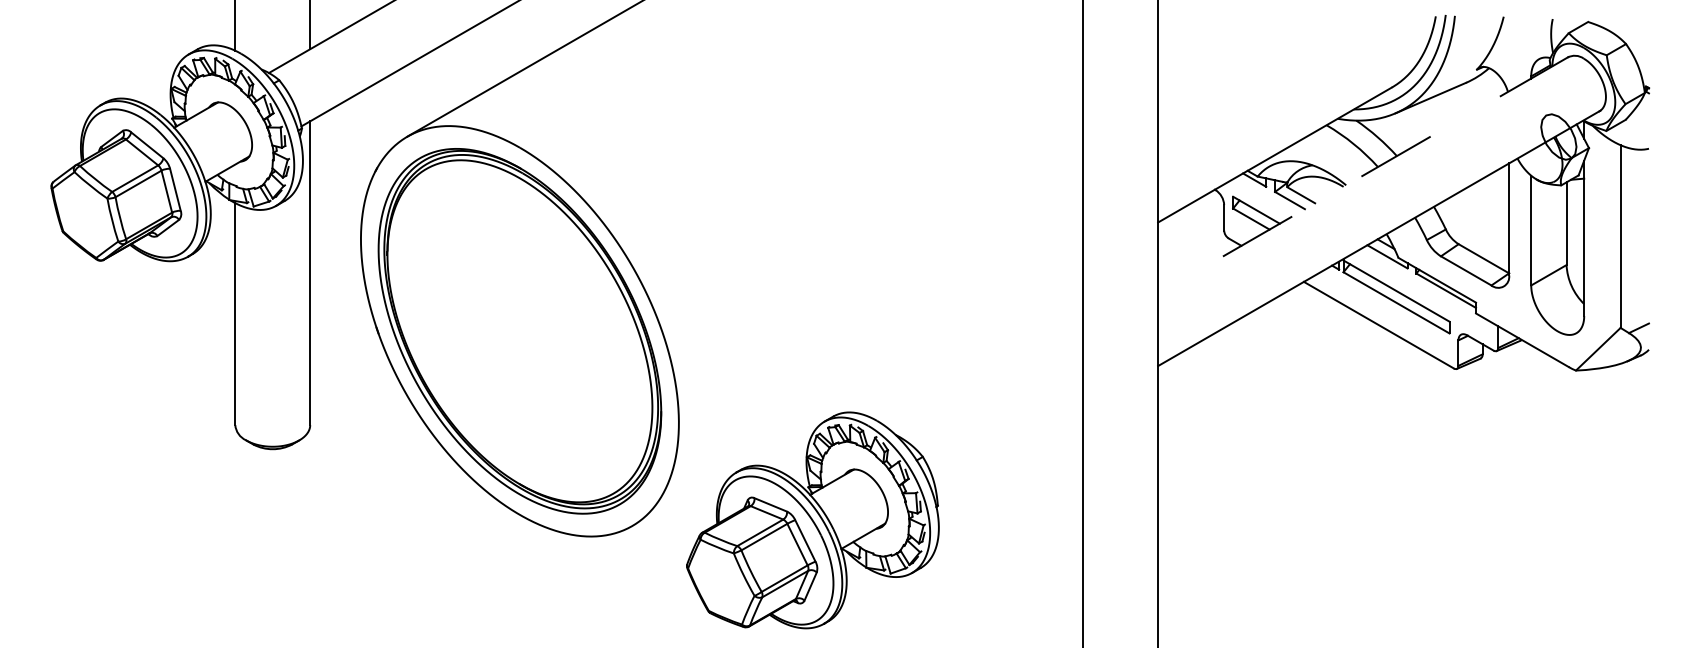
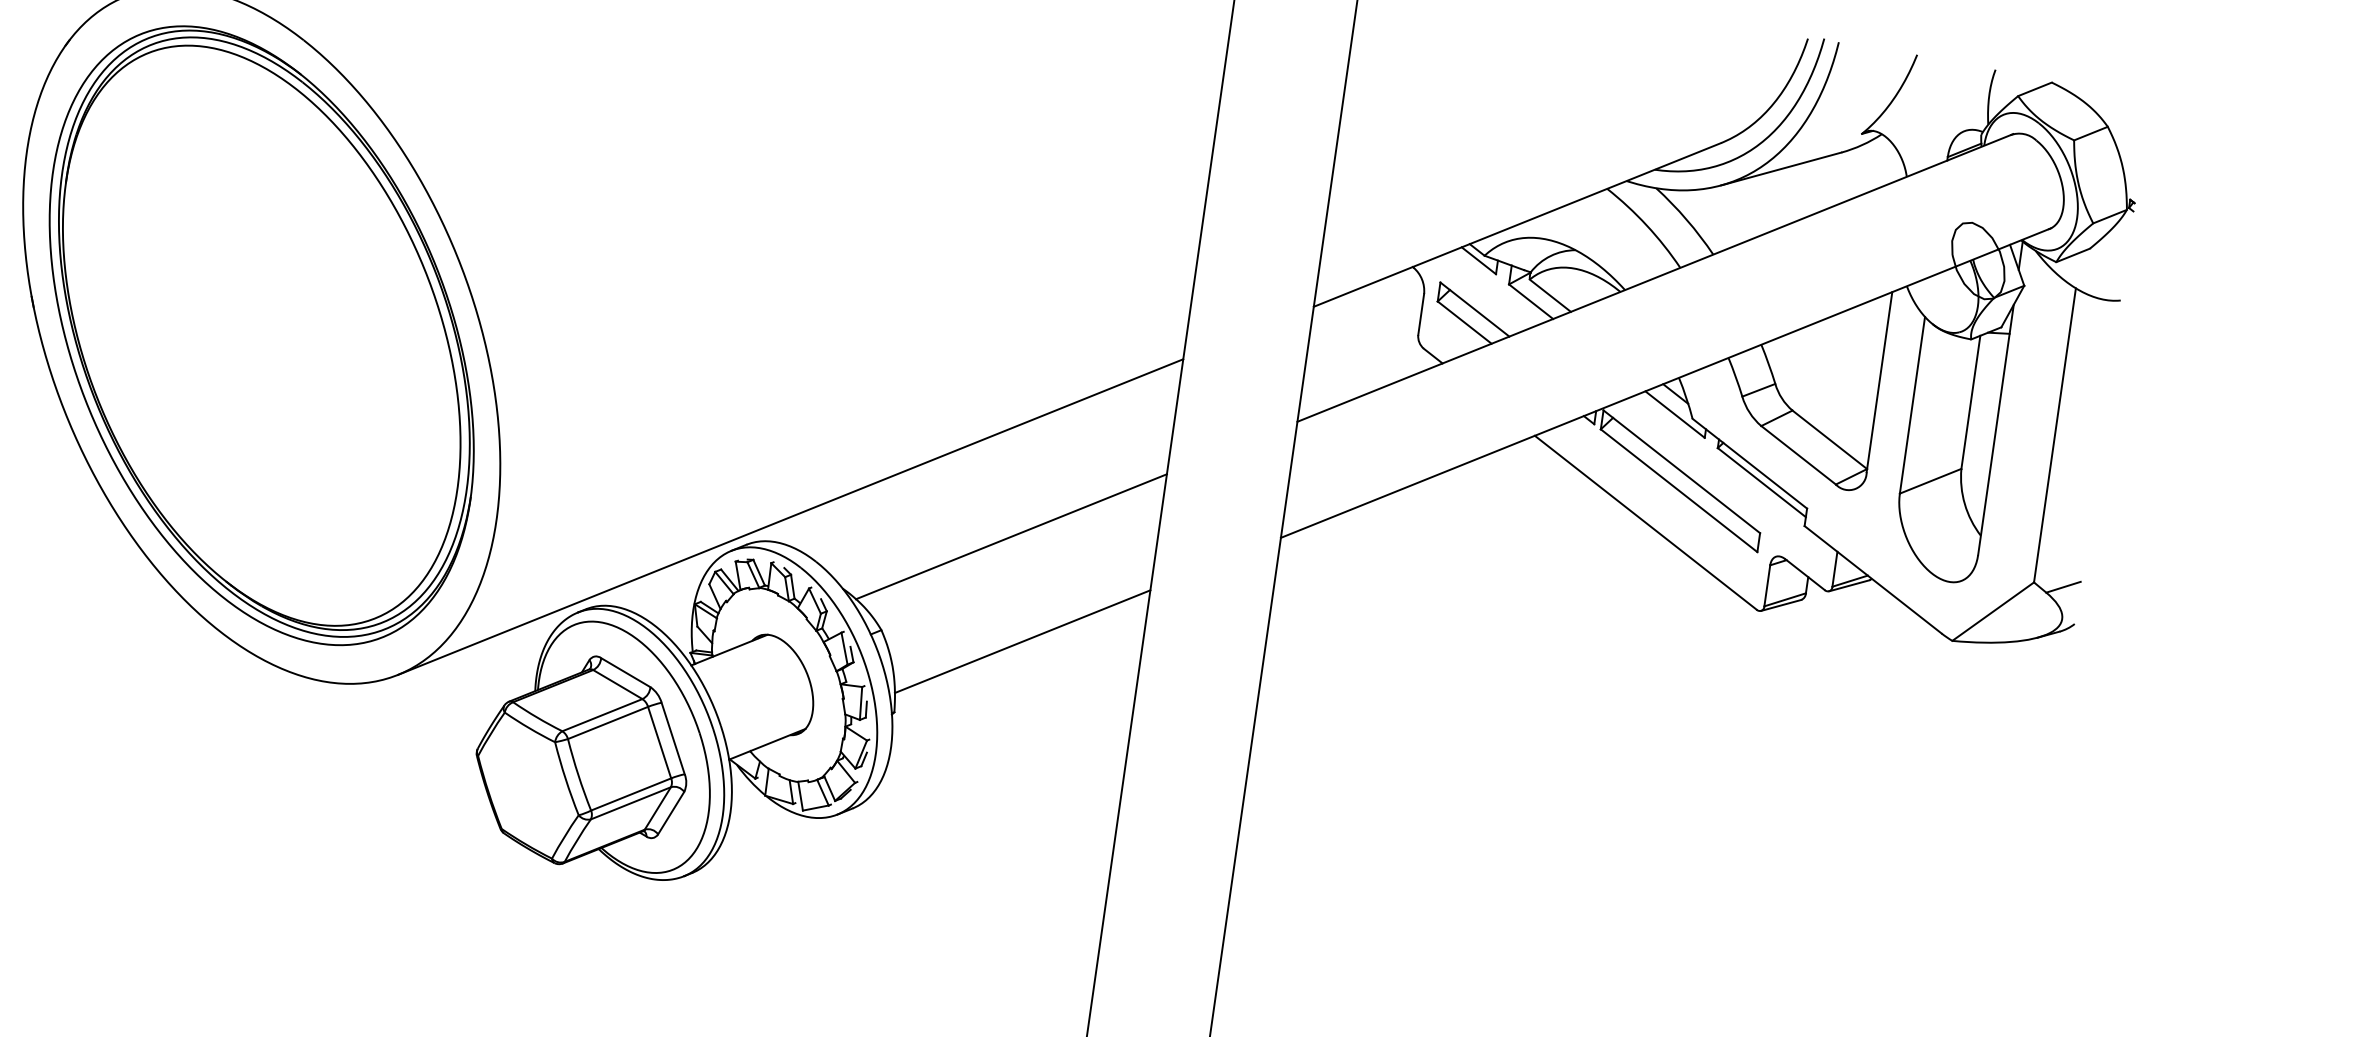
line: (1363, 175) -> (1655, 278), dashed -> solid
line: (993, 388) -> (1010, 536), added
line: (857, 395) -> (790, 516), added
line: (1009, 451) -> (1022, 641), added

